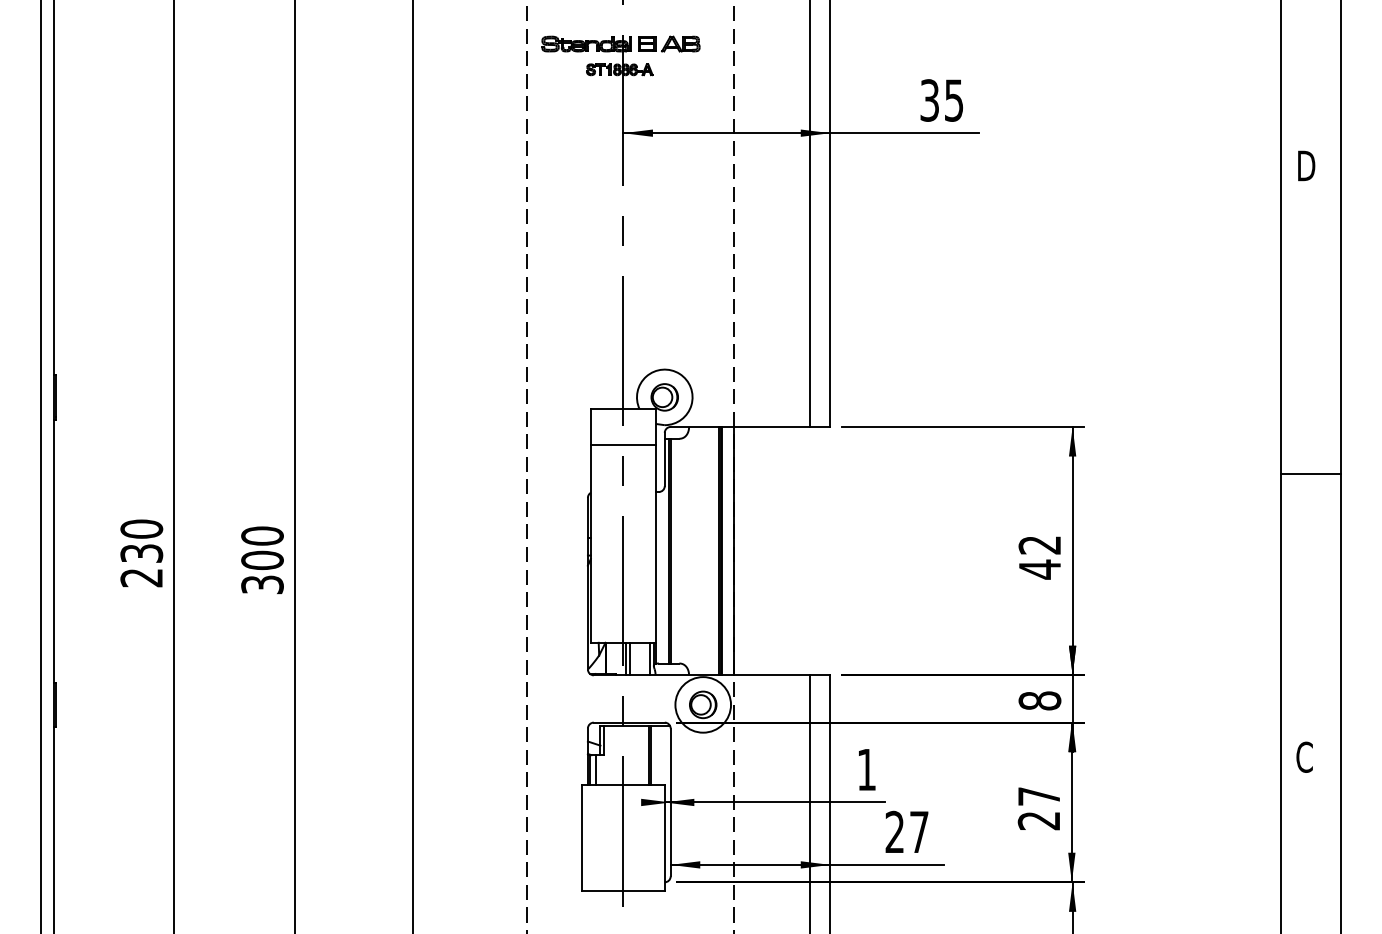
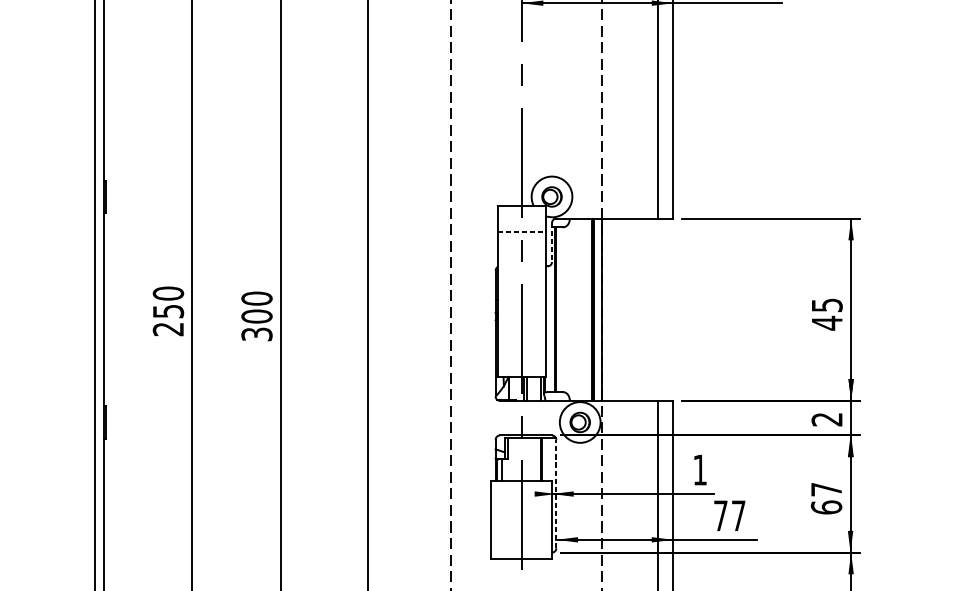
line: (623, 444) -> (521, 231), solid -> dashed
line: (664, 459) -> (551, 242), solid -> dashed
text: (1039, 545) -> (826, 305), 42 -> 45
text: (141, 553) -> (168, 311), 230 -> 250
text: (1039, 700) -> (826, 419), 8 -> 2
line: (670, 802) -> (556, 494), solid -> dashed
text: (1038, 820) -> (826, 507), 27 -> 67
text: (894, 831) -> (720, 515), 27 -> 77

